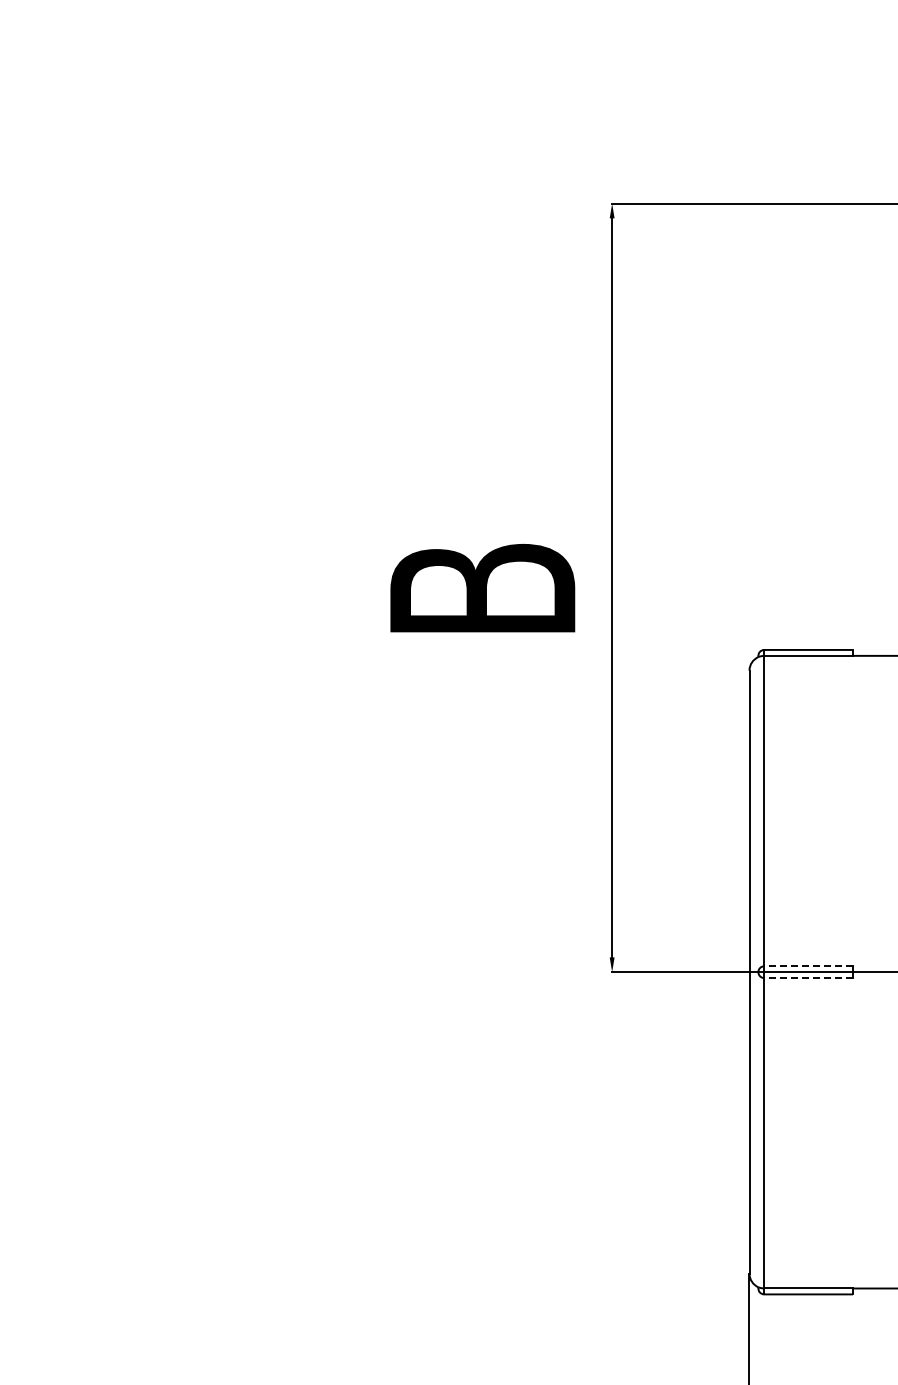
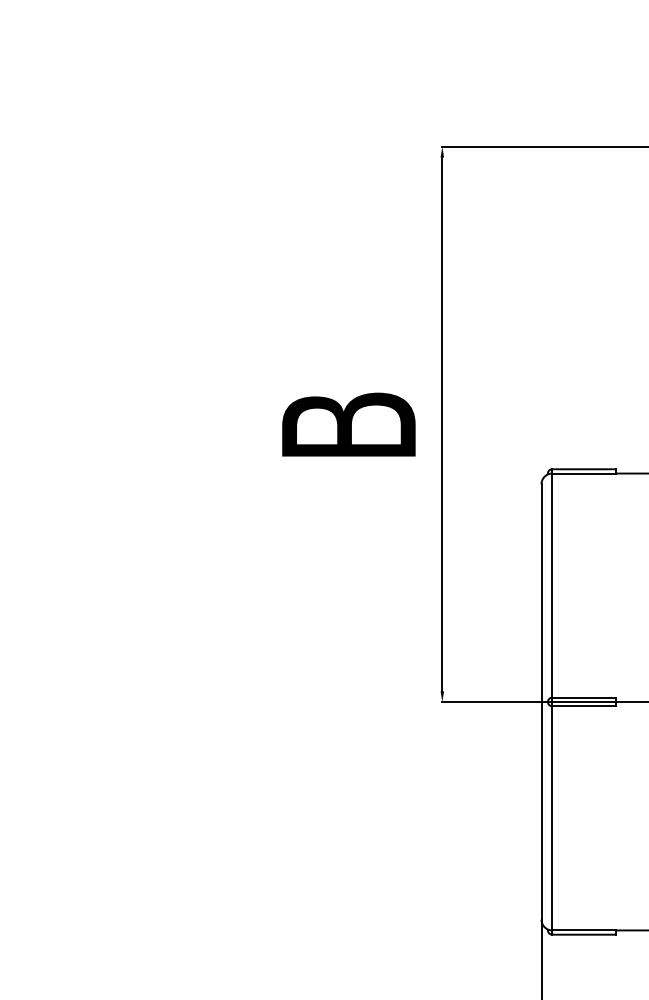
line: (808, 966) -> (584, 697), dashed -> solid
line: (808, 978) -> (584, 706), dashed -> solid

